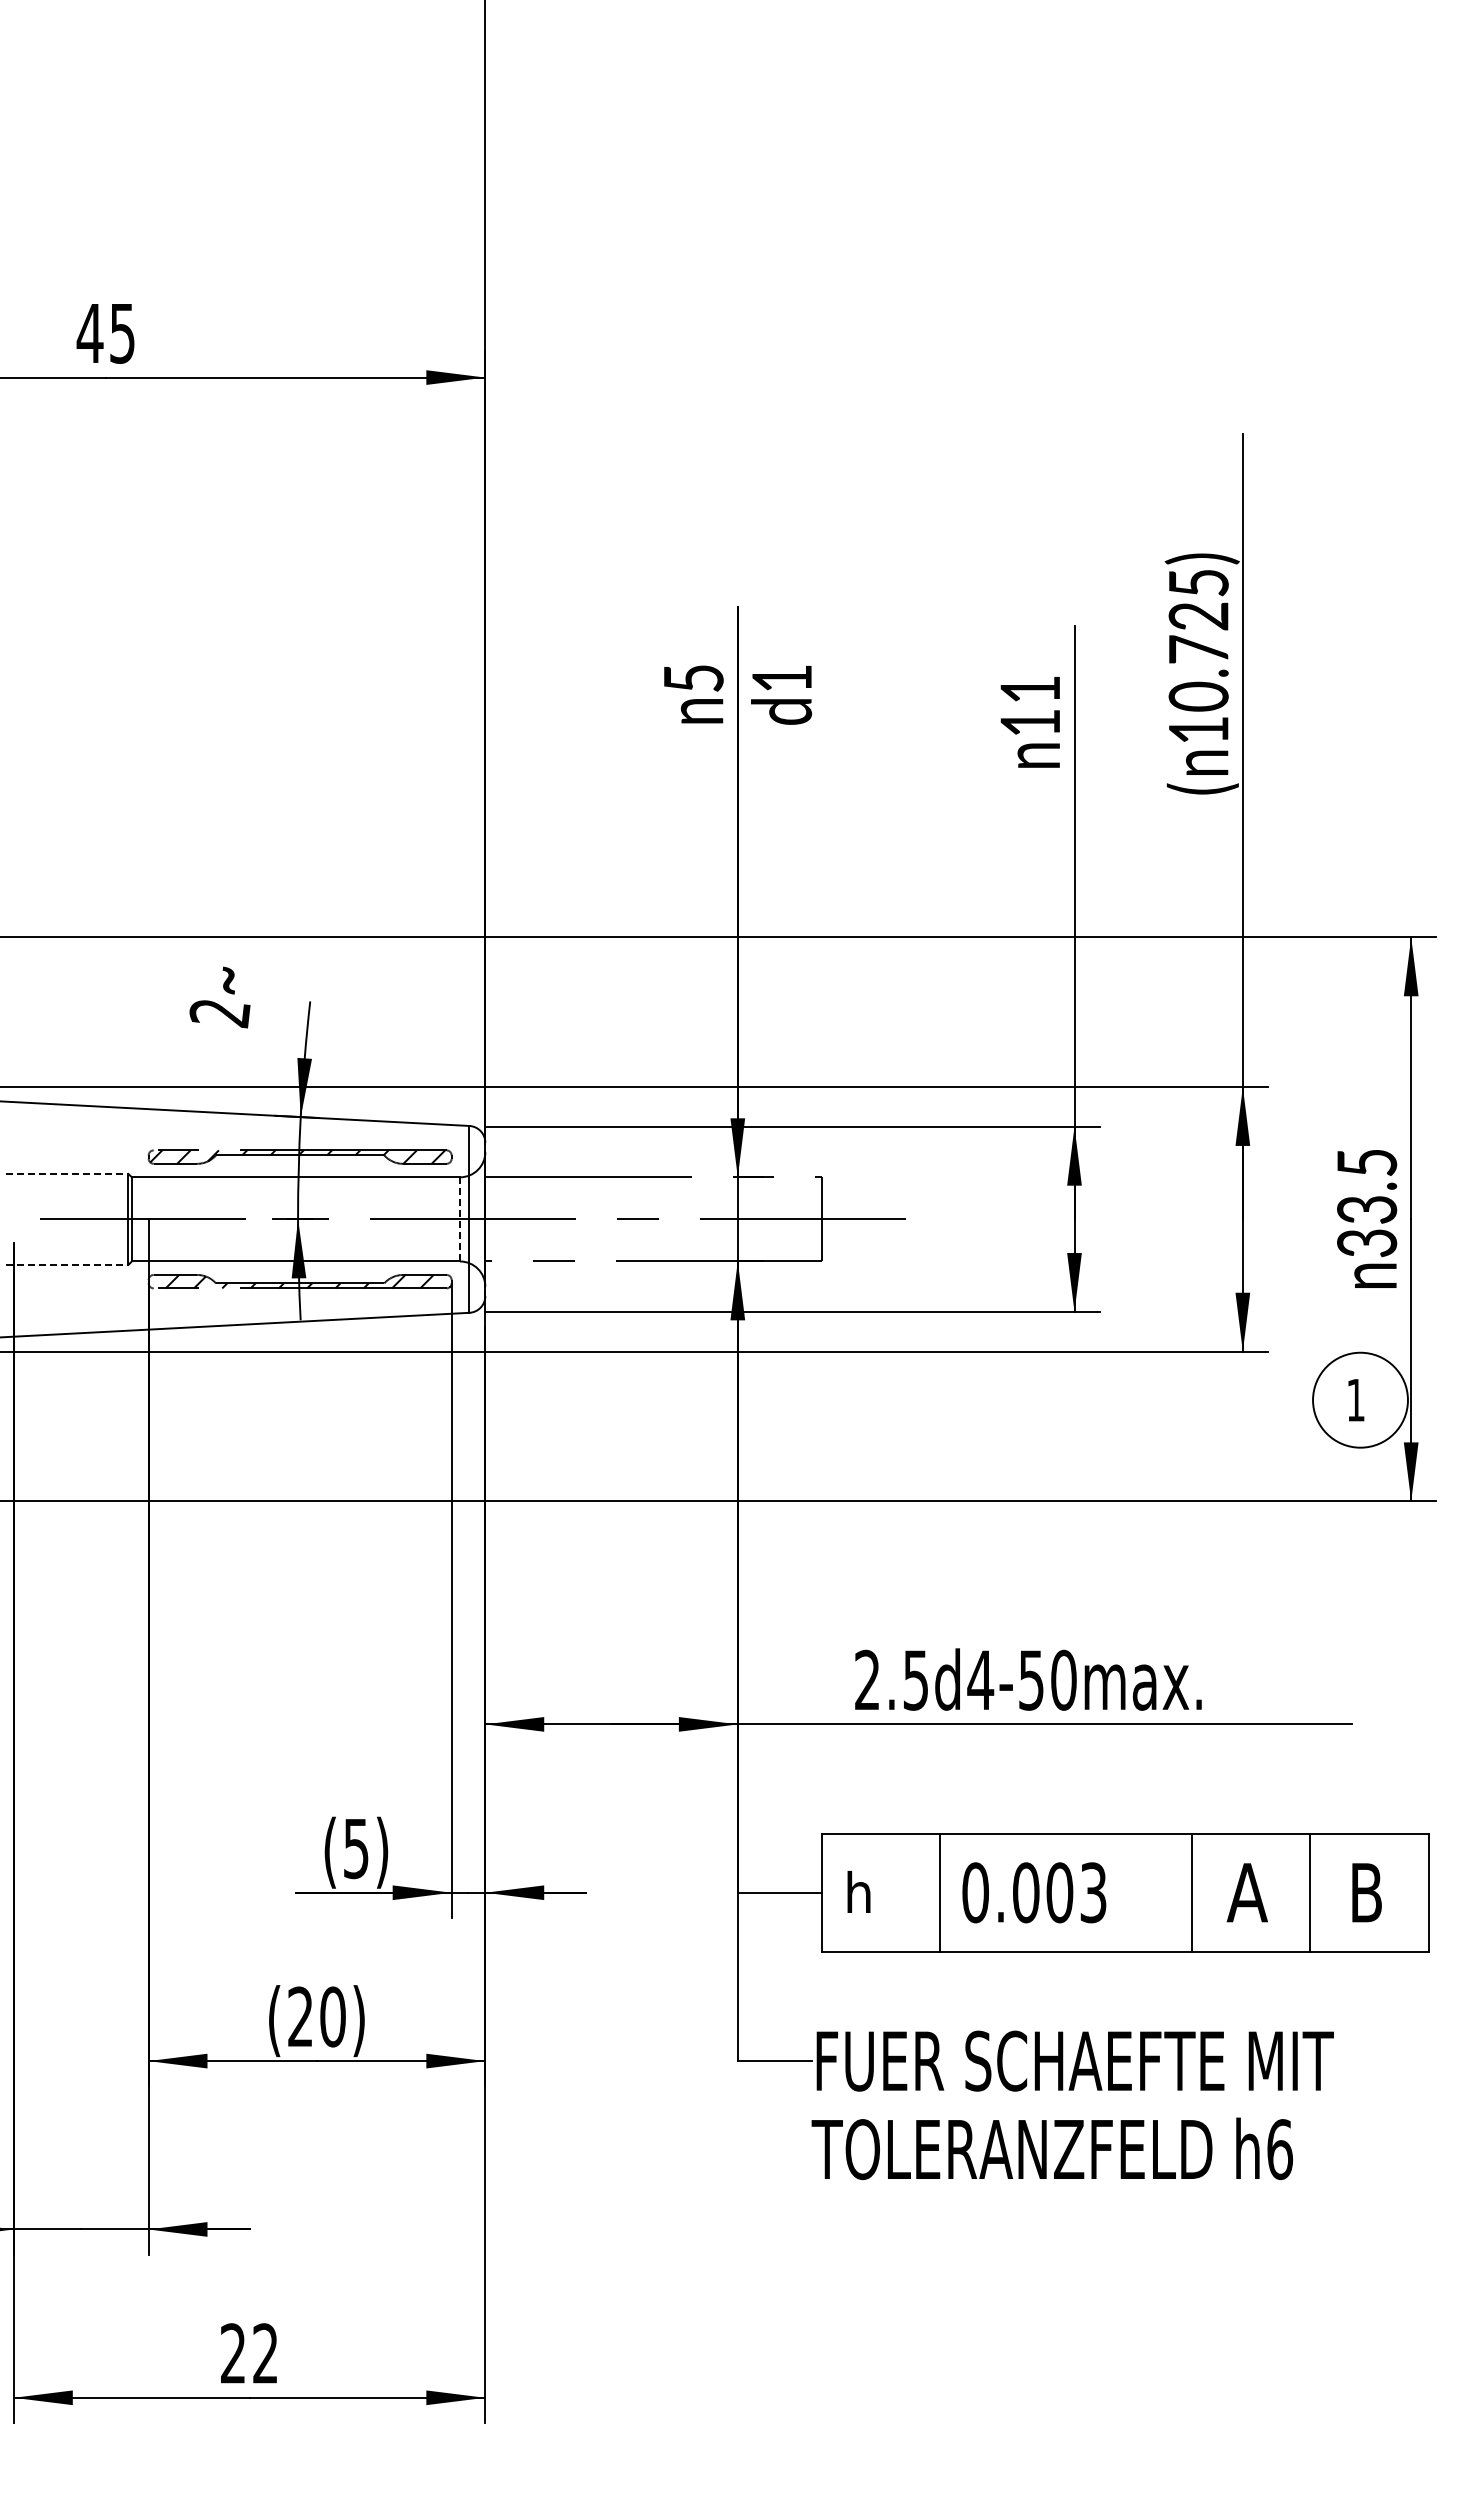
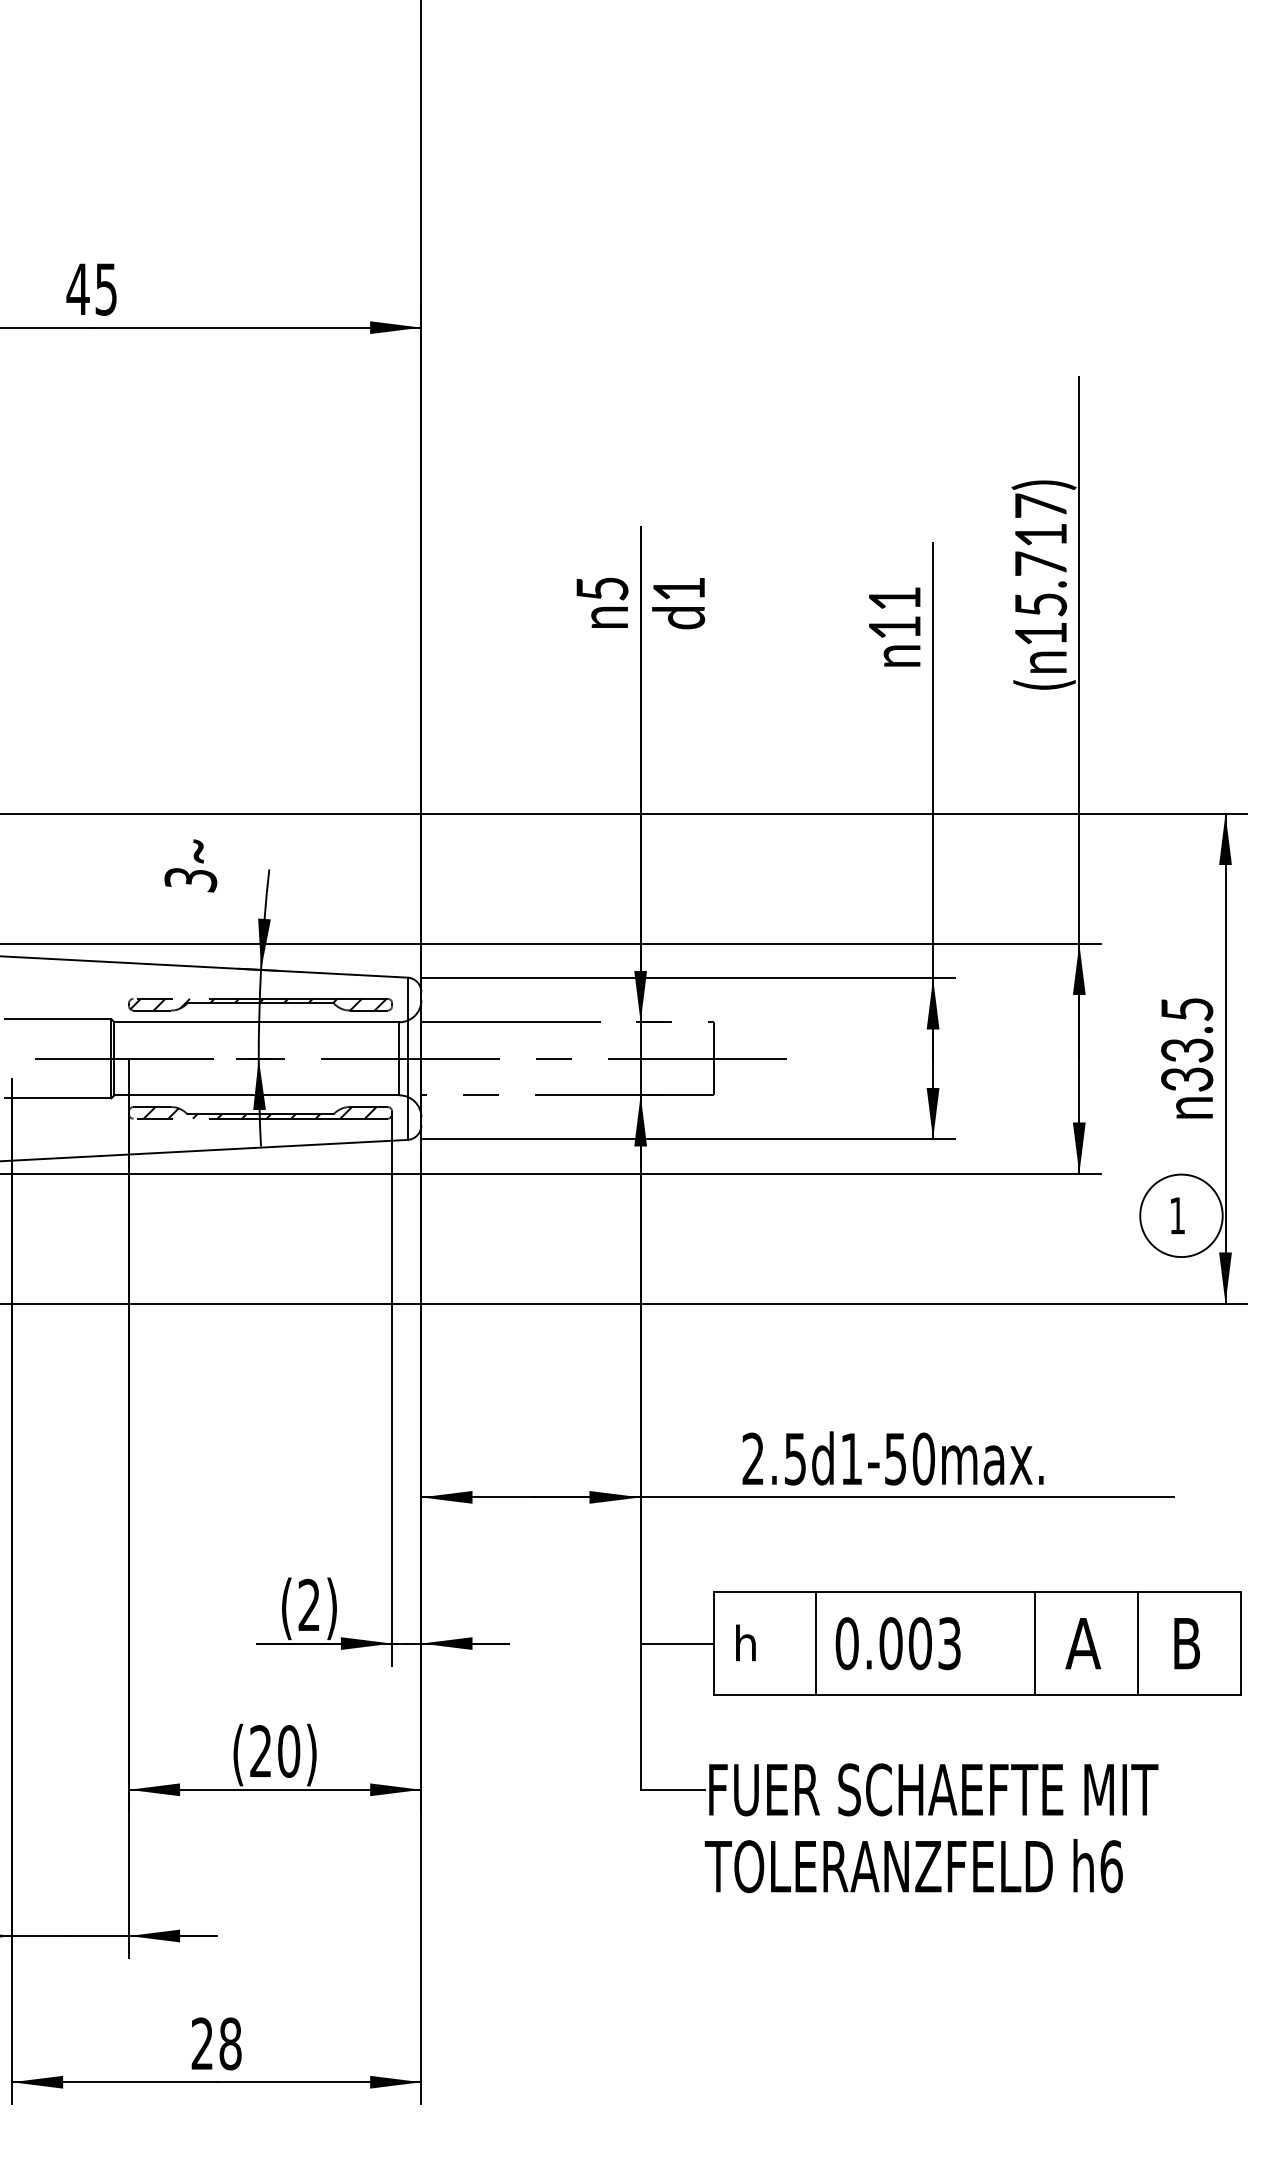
text: (1198, 639) -> (1040, 555), 10.725) -> 15.717)
text: (219, 1013) -> (190, 879), 2 -> 3
line: (67, 1173) -> (58, 1018), dashed -> solid
line: (460, 1219) -> (399, 1058), dashed -> solid
line: (67, 1264) -> (58, 1097), dashed -> solid
text: (980, 1679) -> (851, 1458), 2.5d4-50max. -> 2.5d1-50max.
text: (356, 1848) -> (309, 1605), (5) -> (2)
text: (265, 2353) -> (230, 2043), 22 -> 28

